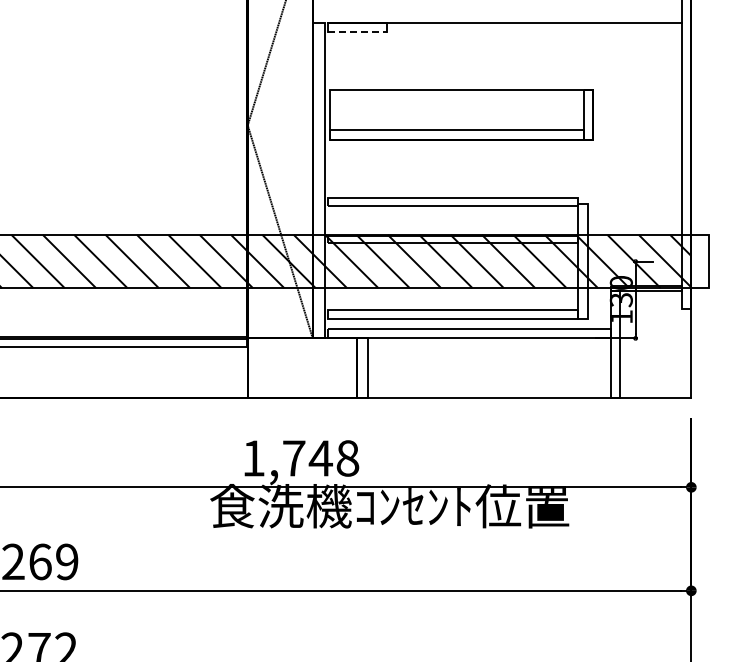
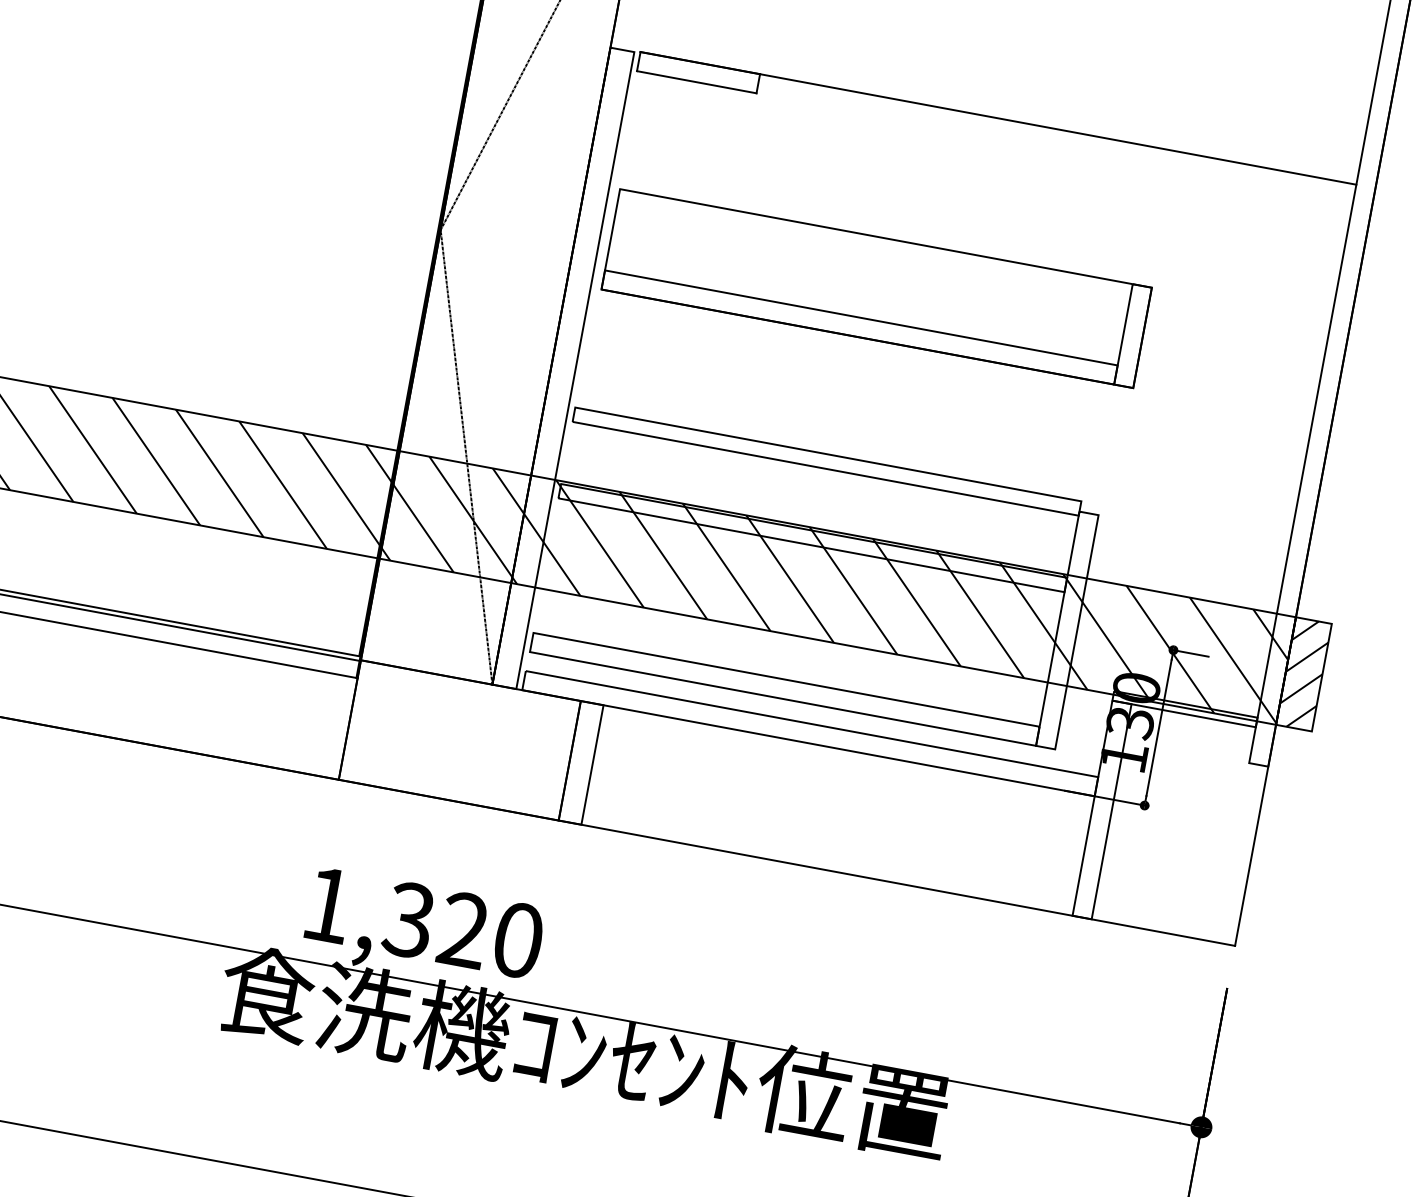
line: (357, 32) -> (697, 83), dashed -> solid
hatch: (700, 261) -> (1304, 674), added
text: (320, 458) -> (462, 930), 1,748 -> 1,320

